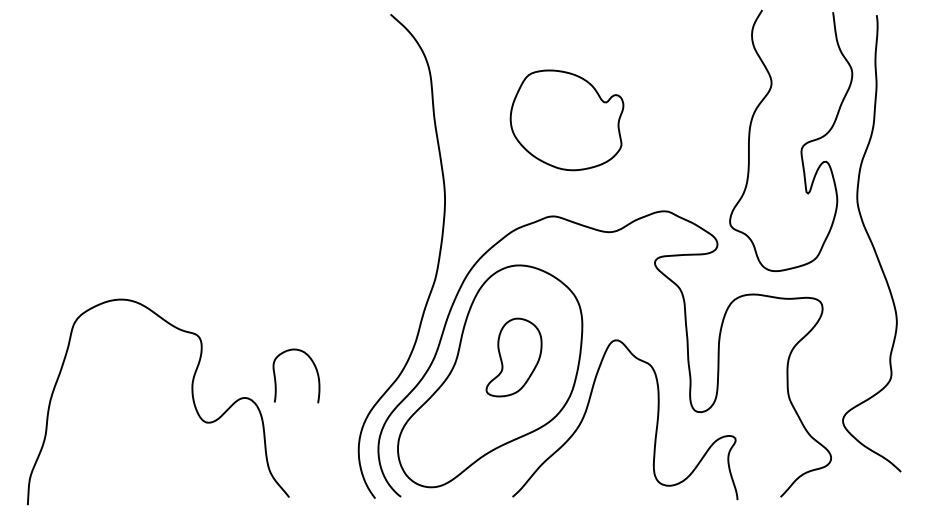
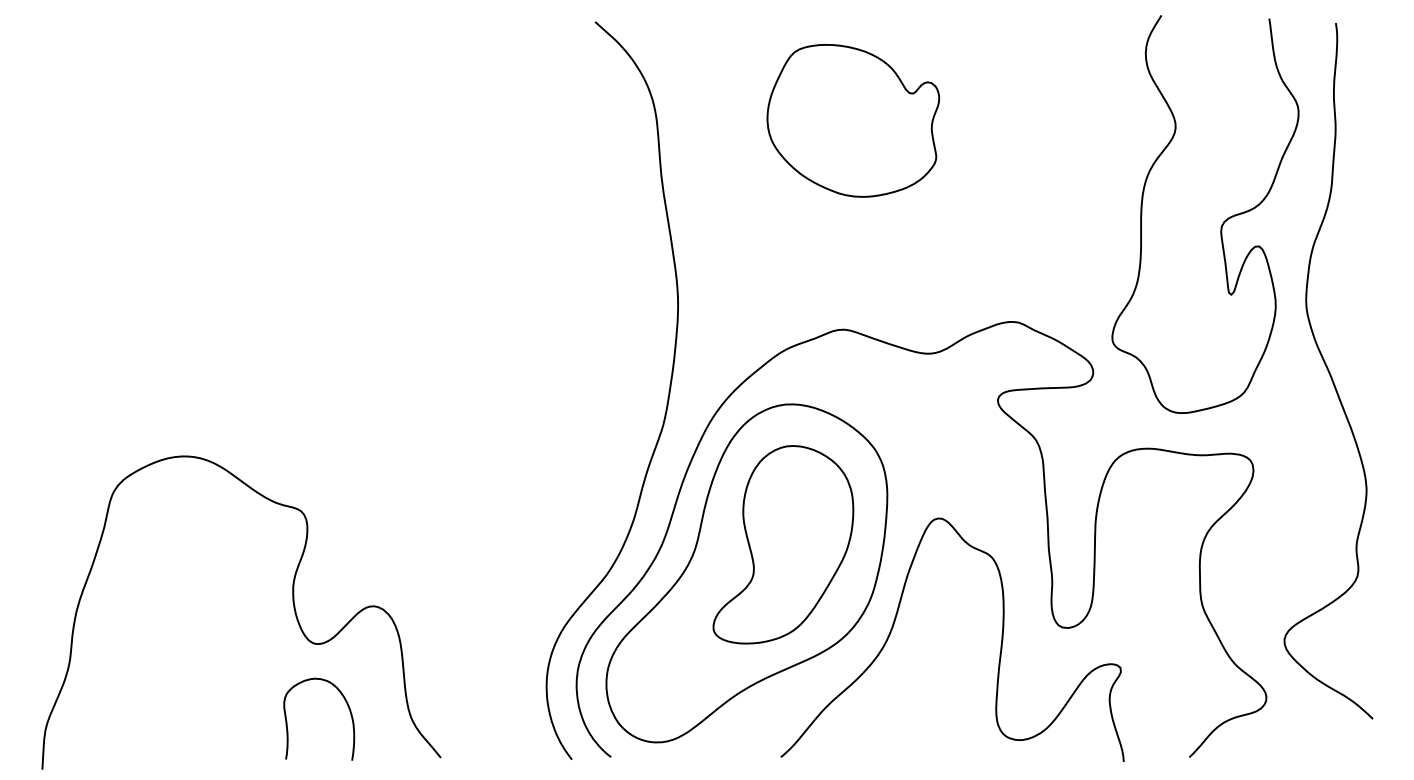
part: (566, 120) -> (852, 121), moved
part: (513, 357) -> (782, 544), size x1.67
curve: (314, 367) -> (346, 706), moved

